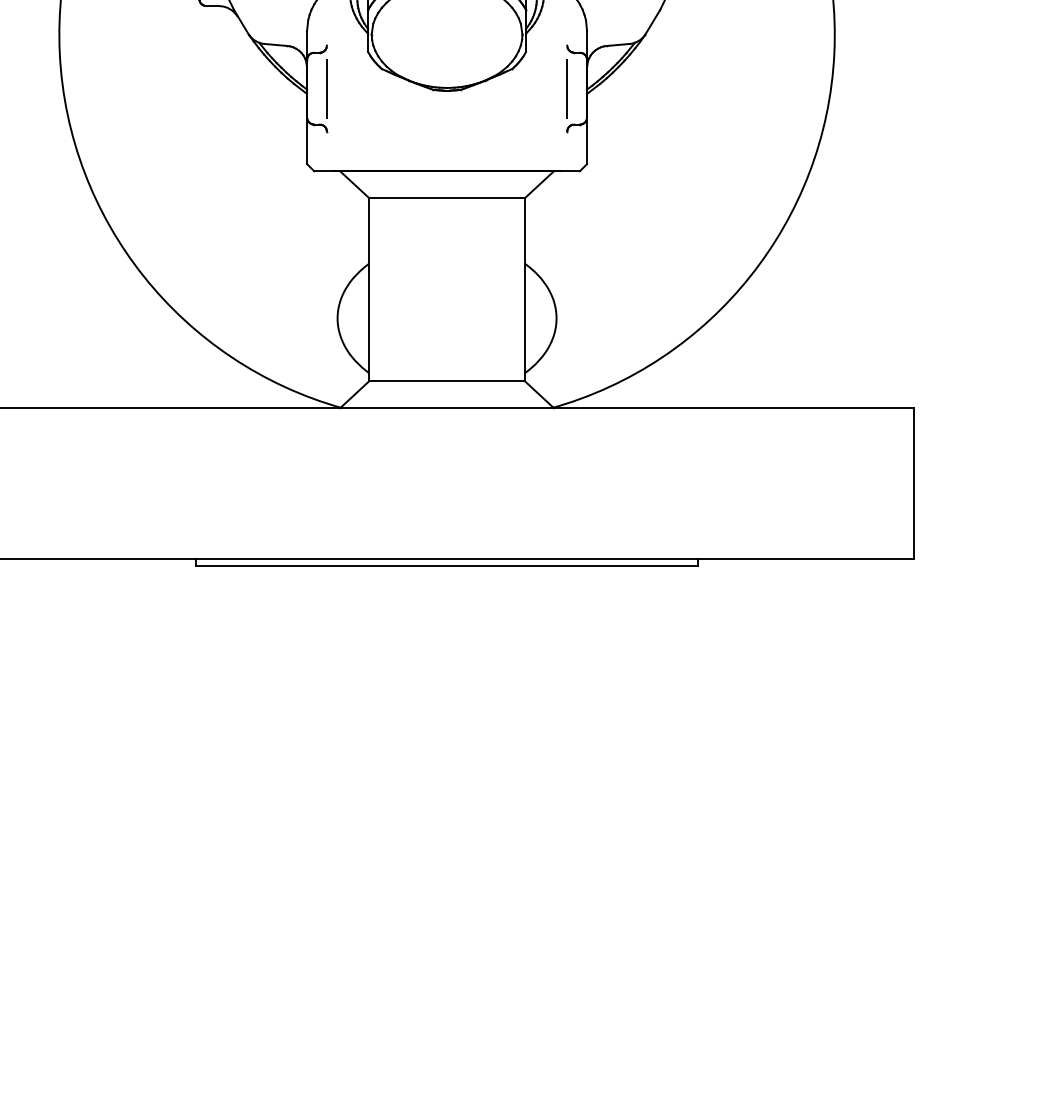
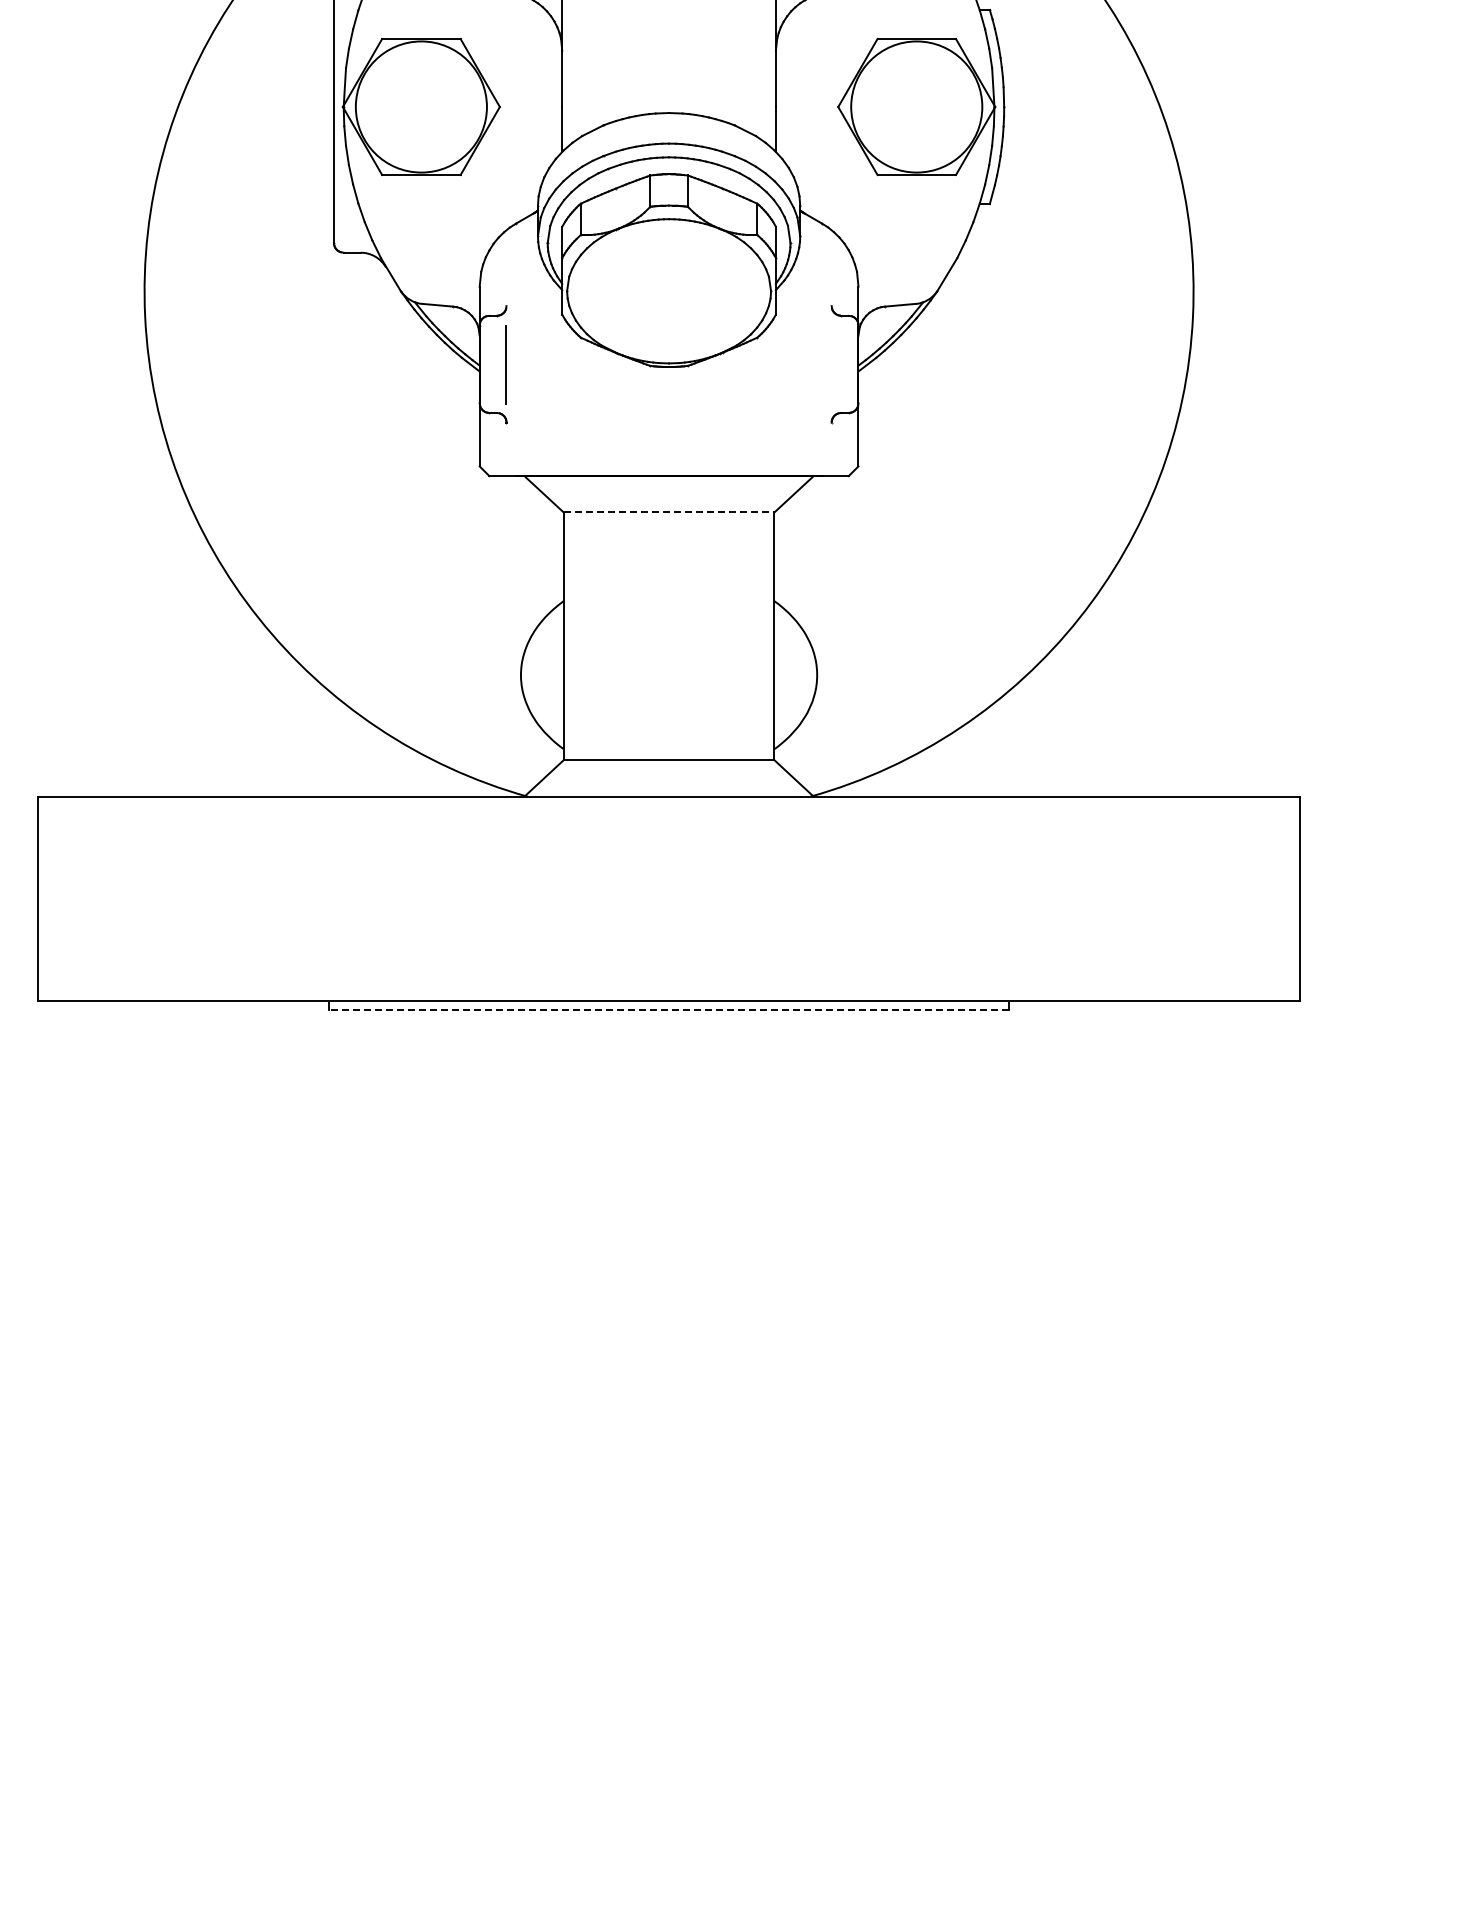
line: (567, 88) -> (831, 364), removed
line: (447, 198) -> (669, 512), solid -> dashed
line: (447, 566) -> (669, 1010), solid -> dashed

